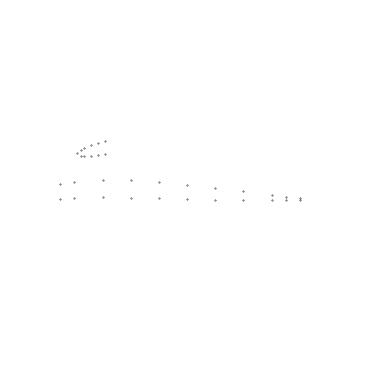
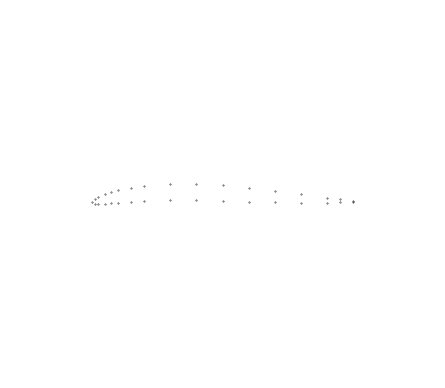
part: (92, 148) -> (105, 197), moved

